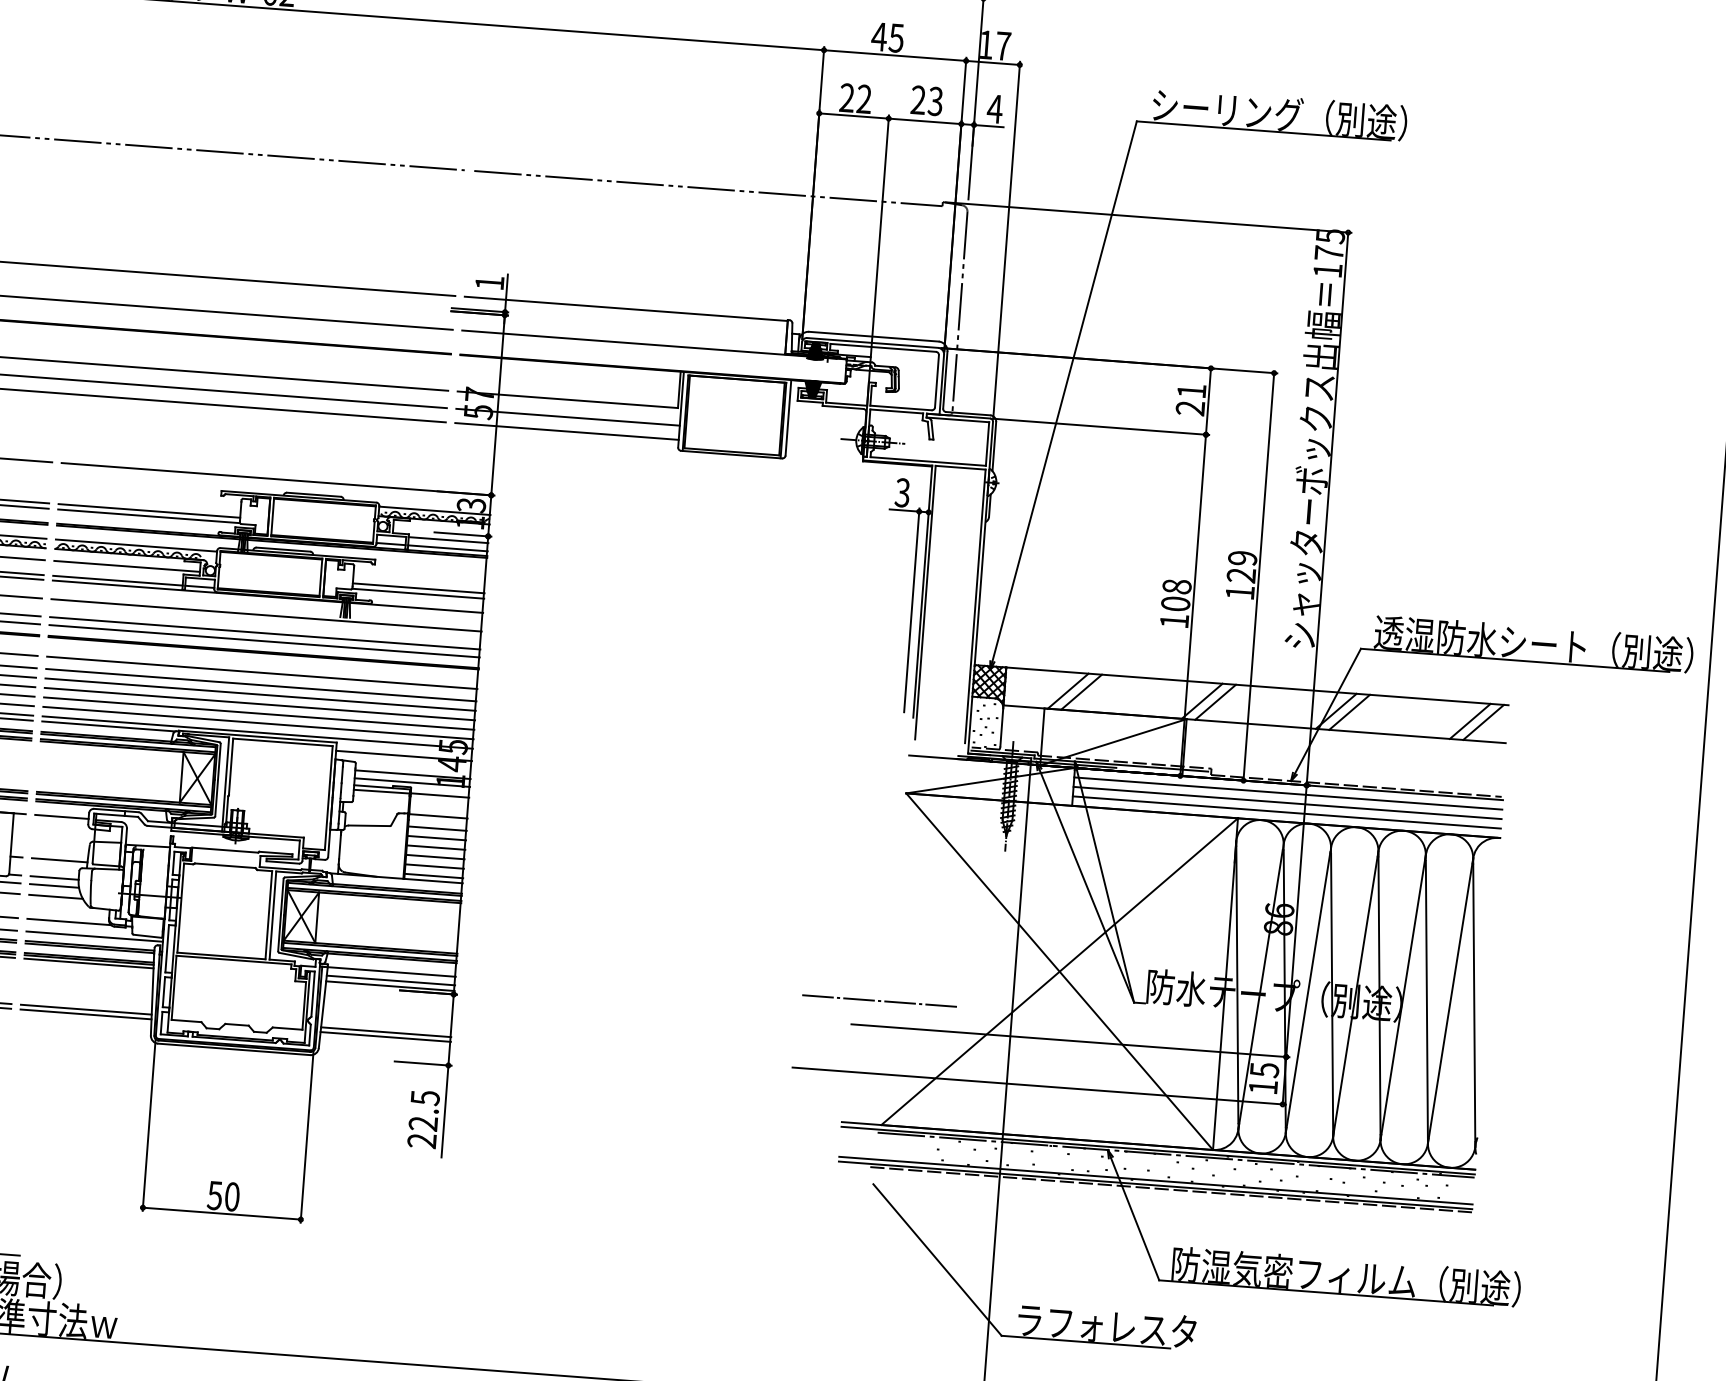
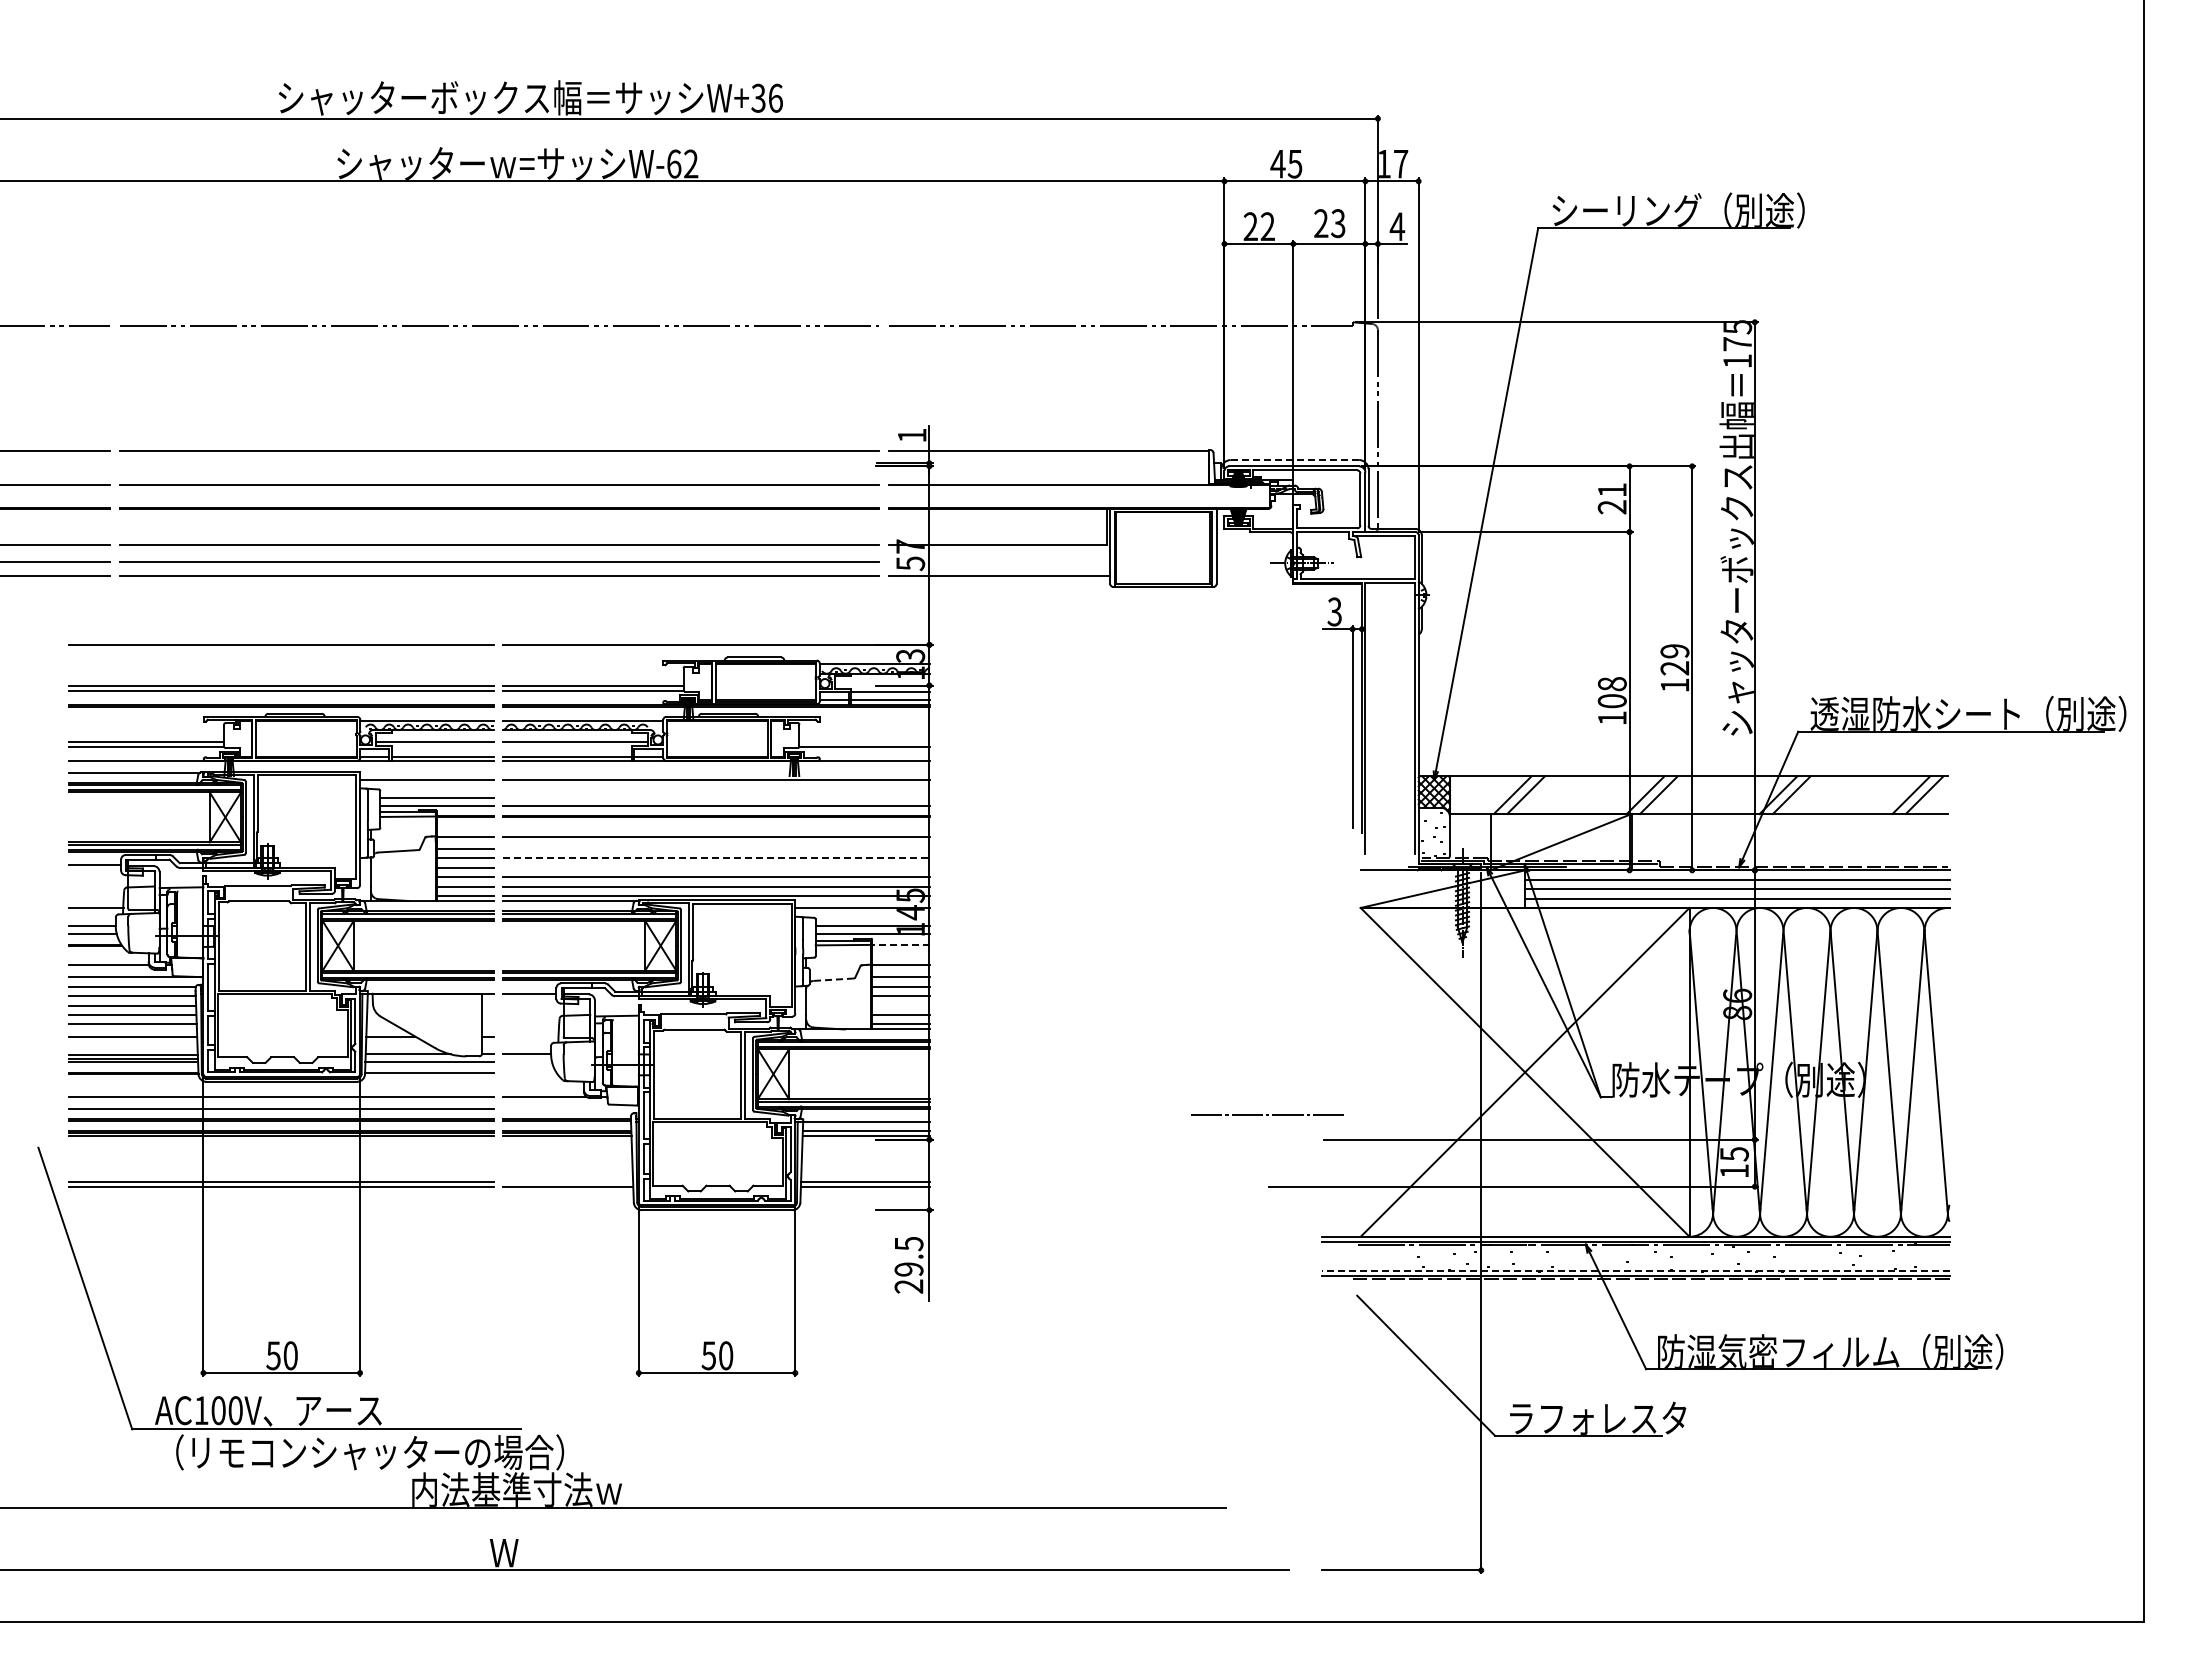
line: (874, 337) -> (1295, 460), solid -> dashed
line: (568, 417) -> (999, 562), removed
line: (418, 587) -> (864, 741), removed
line: (264, 633) -> (716, 797), removed
line: (261, 685) -> (716, 849), removed
line: (261, 694) -> (717, 858), solid -> dashed
line: (259, 703) -> (716, 867), removed
line: (440, 795) -> (901, 944), solid -> dashed
line: (369, 825) -> (833, 979), solid -> dashed
line: (435, 856) -> (901, 1005), removed
line: (59, 860) -> (530, 1036), removed
line: (54, 886) -> (527, 1062), removed
line: (55, 897) -> (529, 1073), removed
line: (94, 936) -> (570, 1109), removed
line: (879, 1000) -> (1267, 1114), moved
line: (86, 1009) -> (568, 1181), removed
text: (423, 1123) -> (909, 1269), 22.5 -> 29.5
line: (1155, 1180) -> (1635, 1271), solid -> dashed

